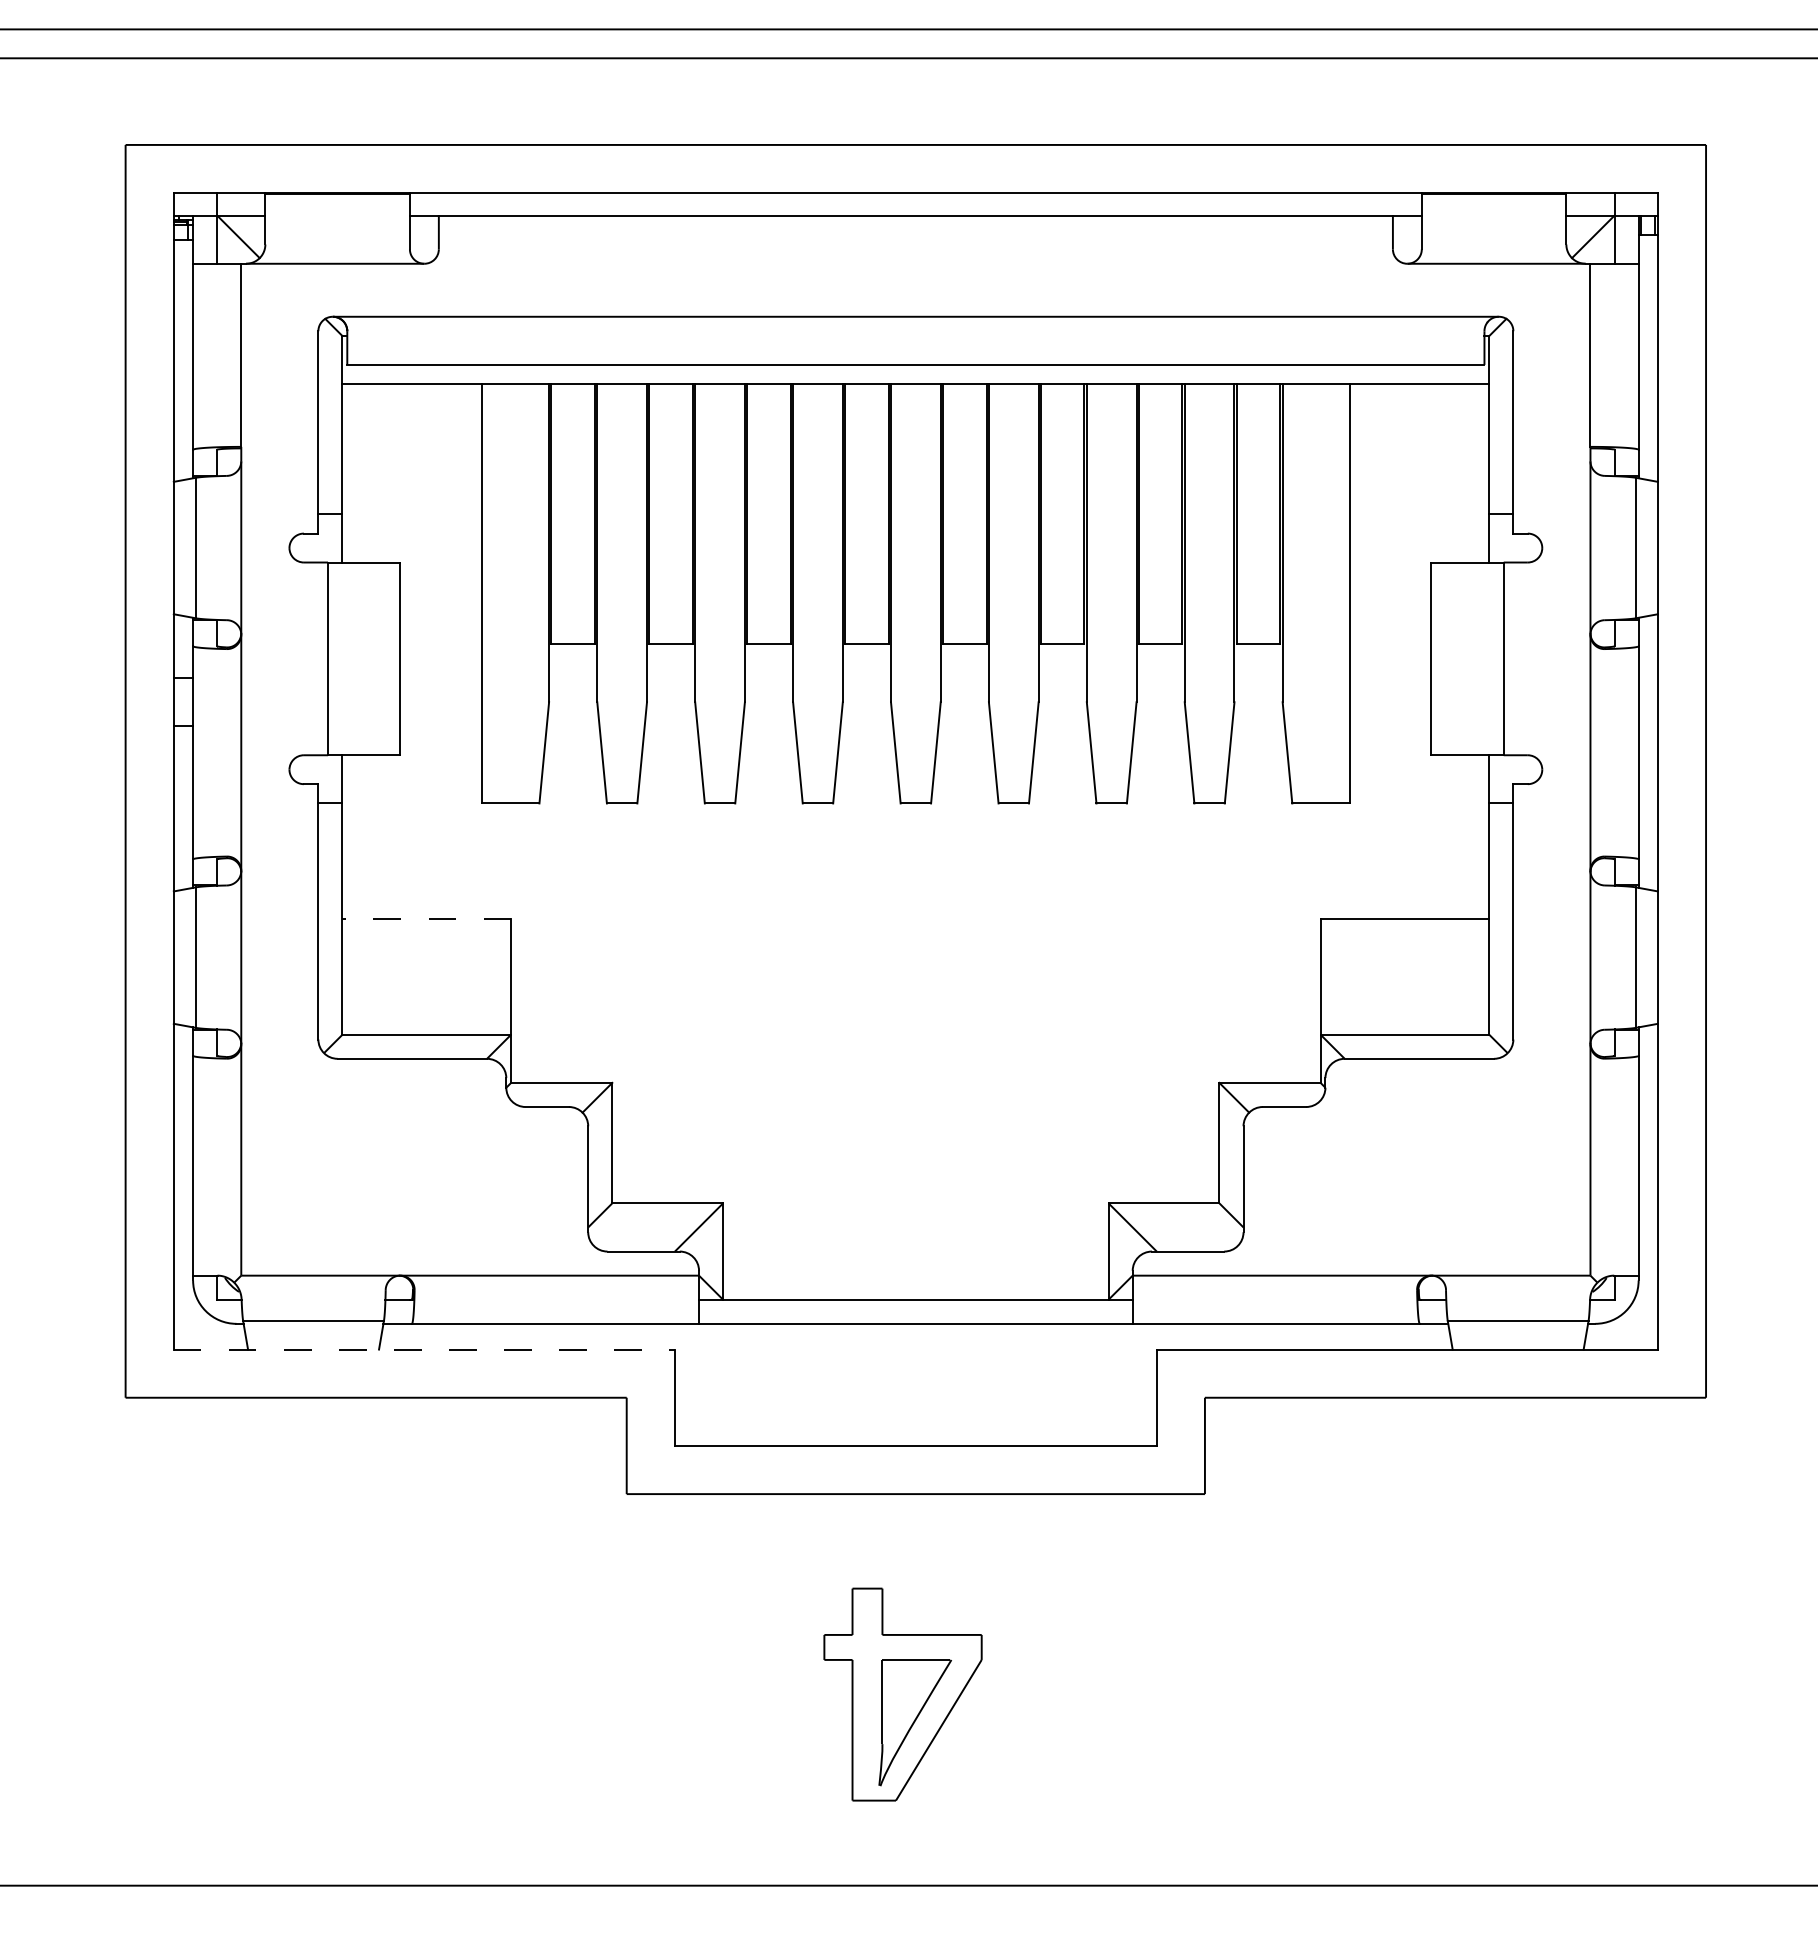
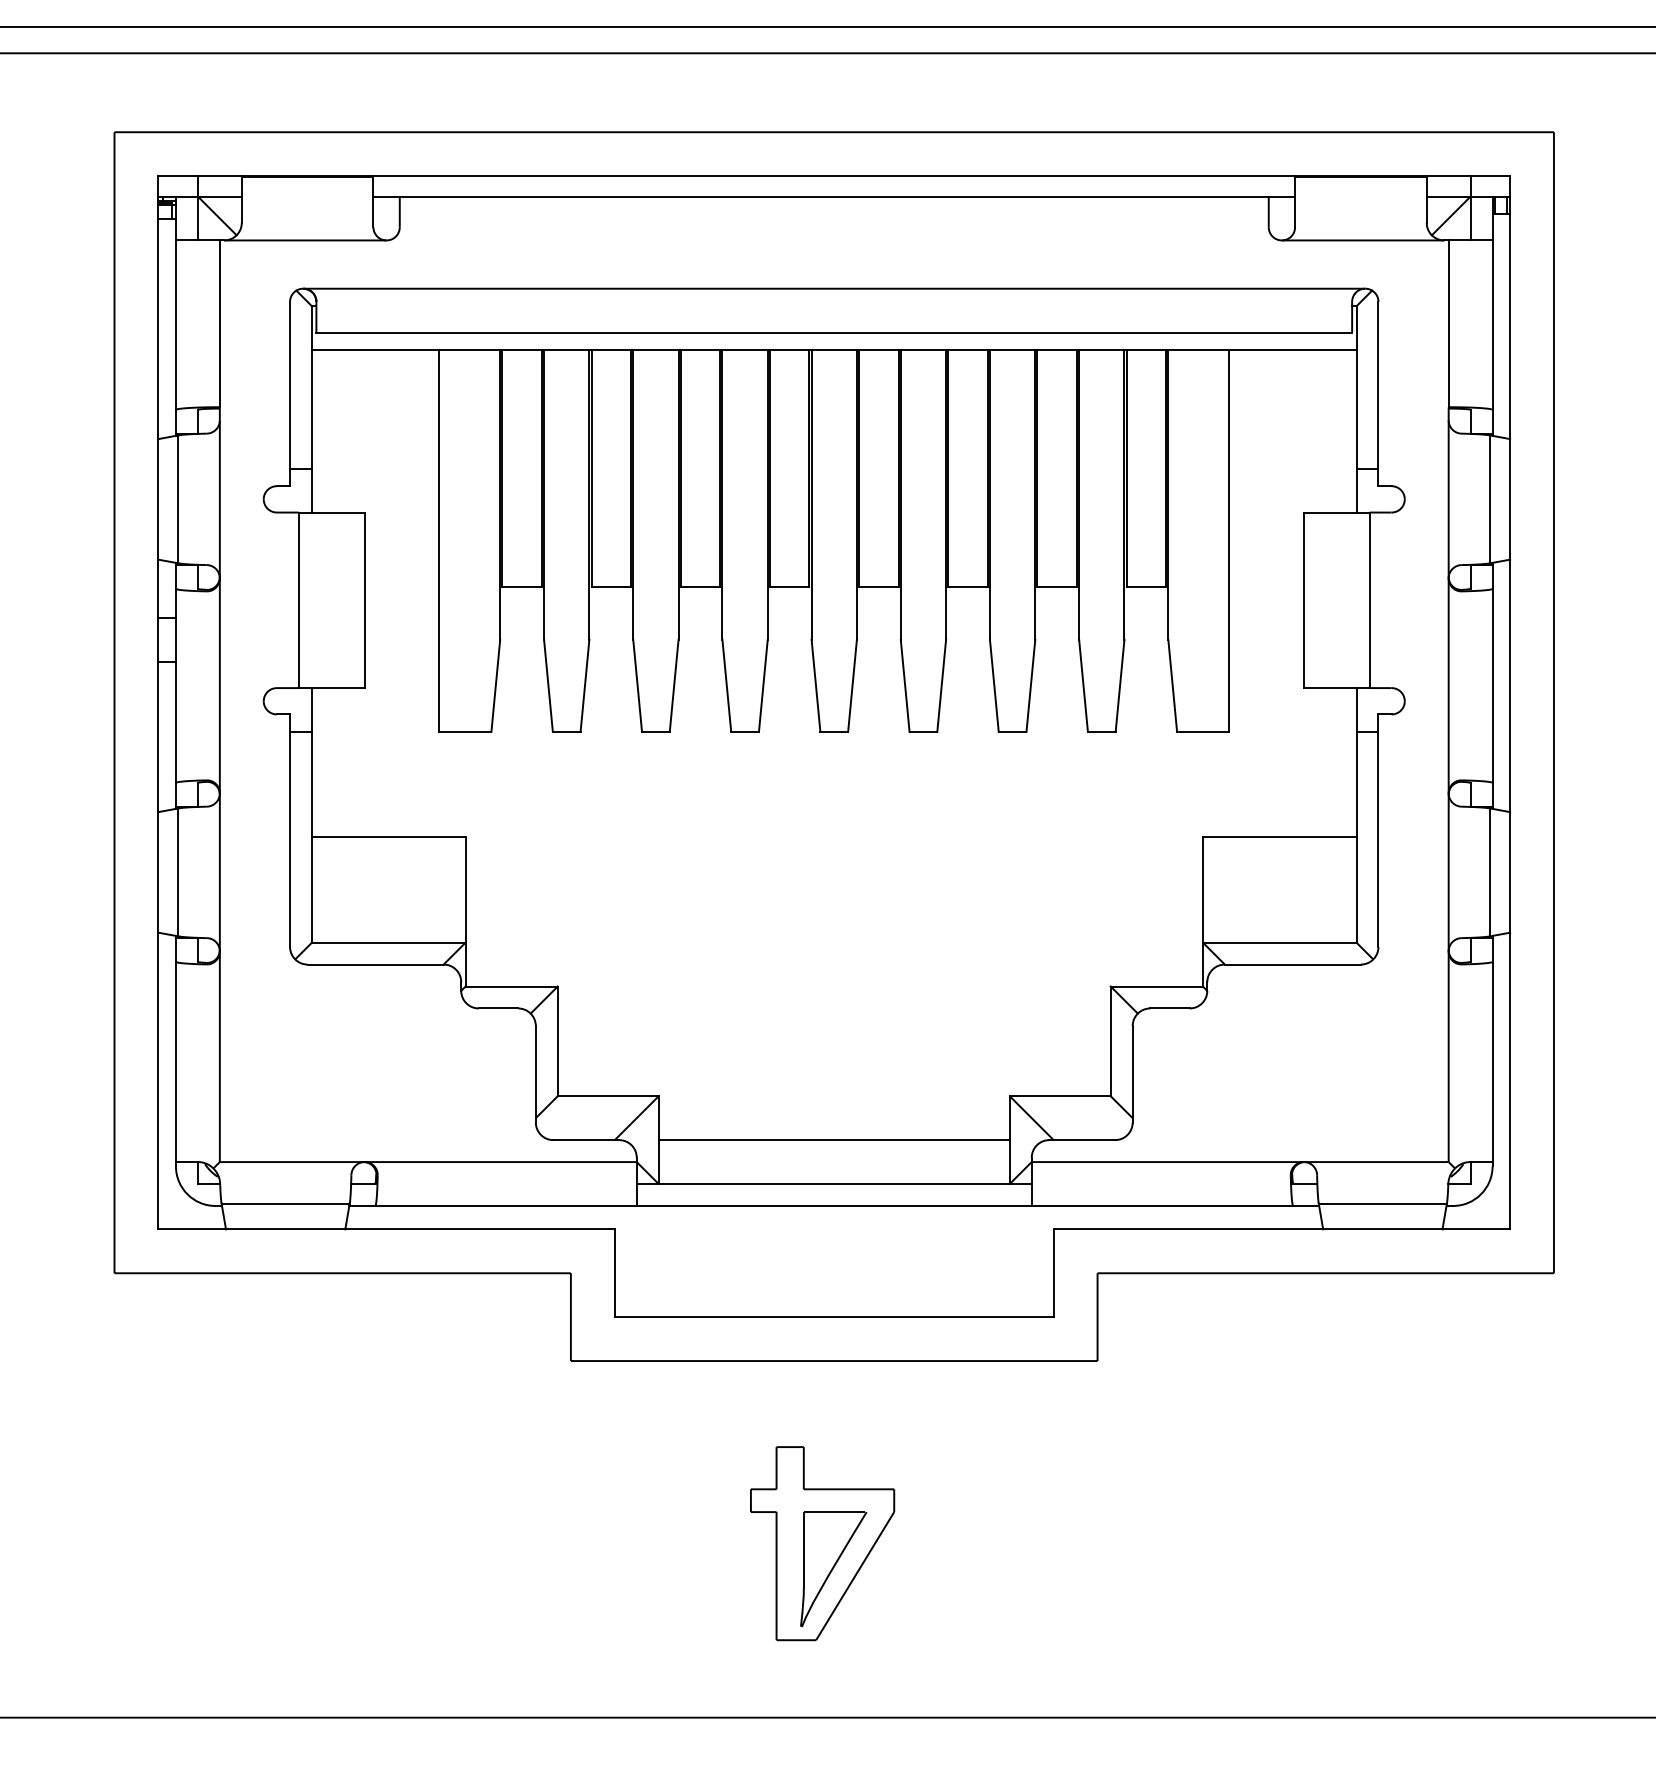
line: (426, 919) -> (388, 837), dashed -> solid
line: (915, 1251) -> (833, 1140), added
line: (424, 1349) -> (386, 1229), dashed -> solid

